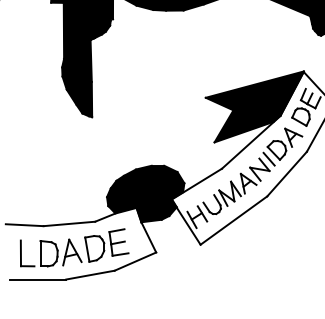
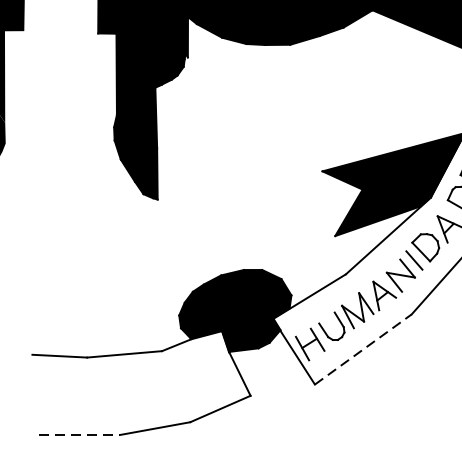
line: (234, 220) -> (364, 349), solid -> dashed
part: (74, 247) -> (132, 388), removed
line: (38, 279) -> (79, 434), solid -> dashed

